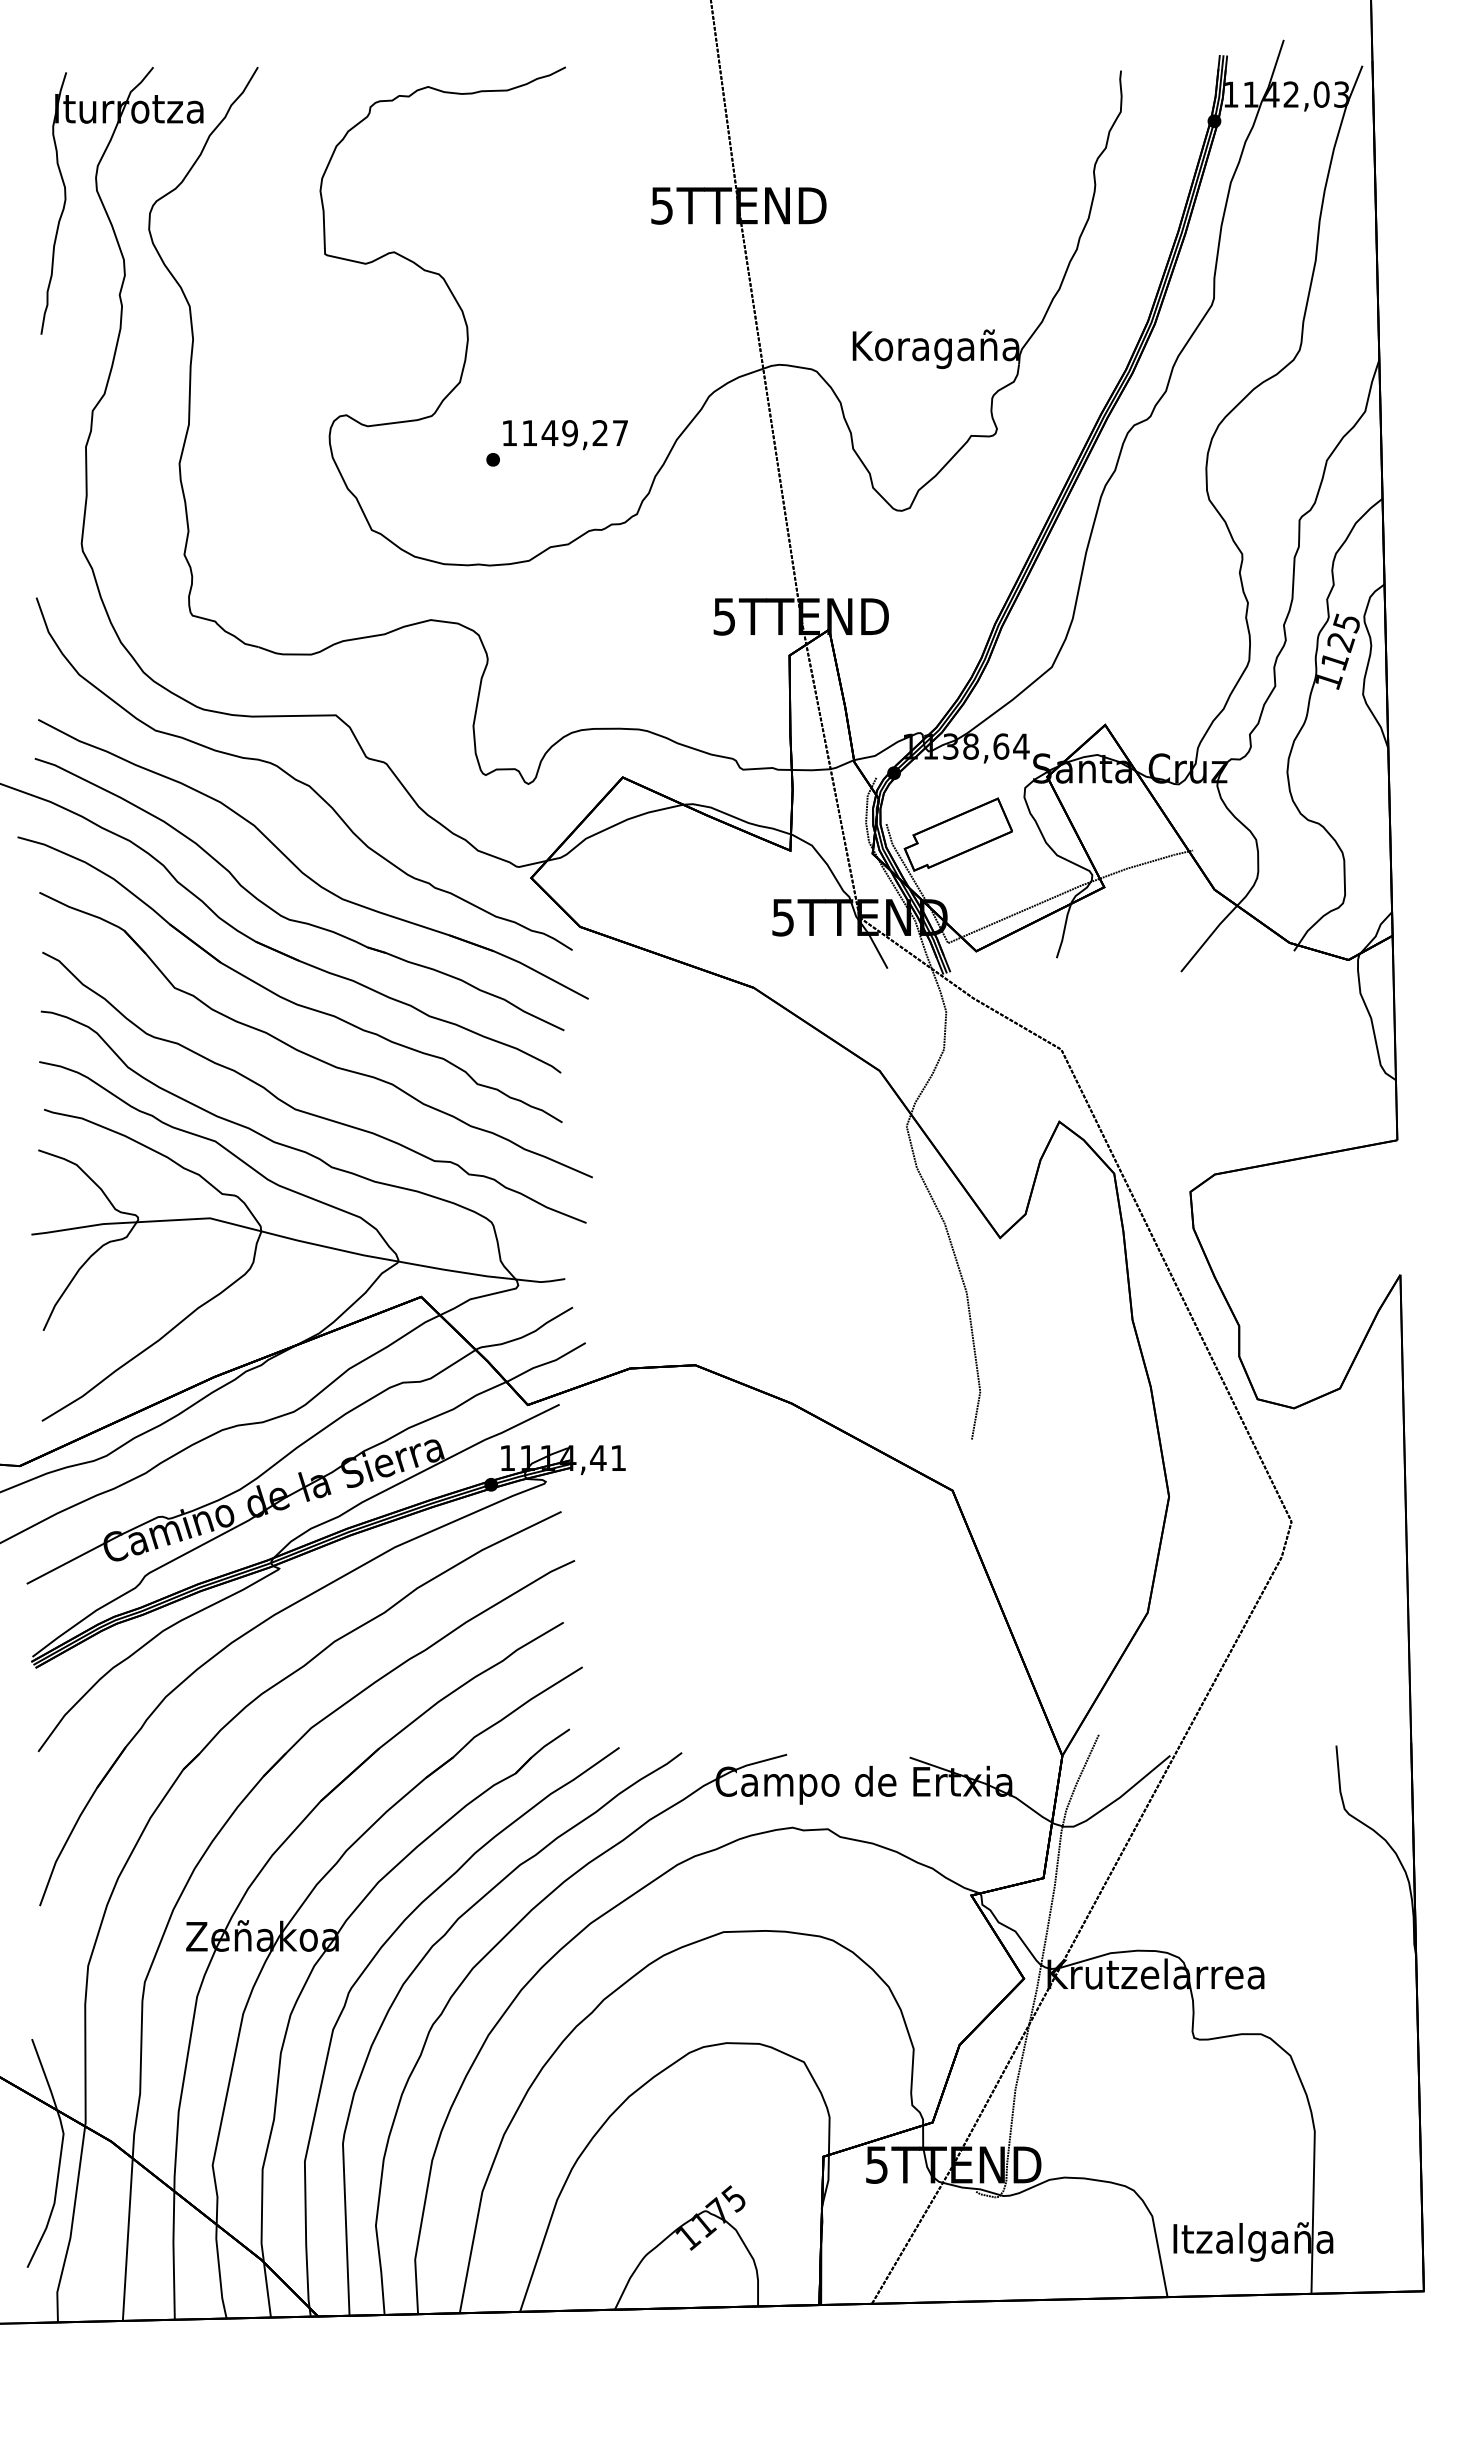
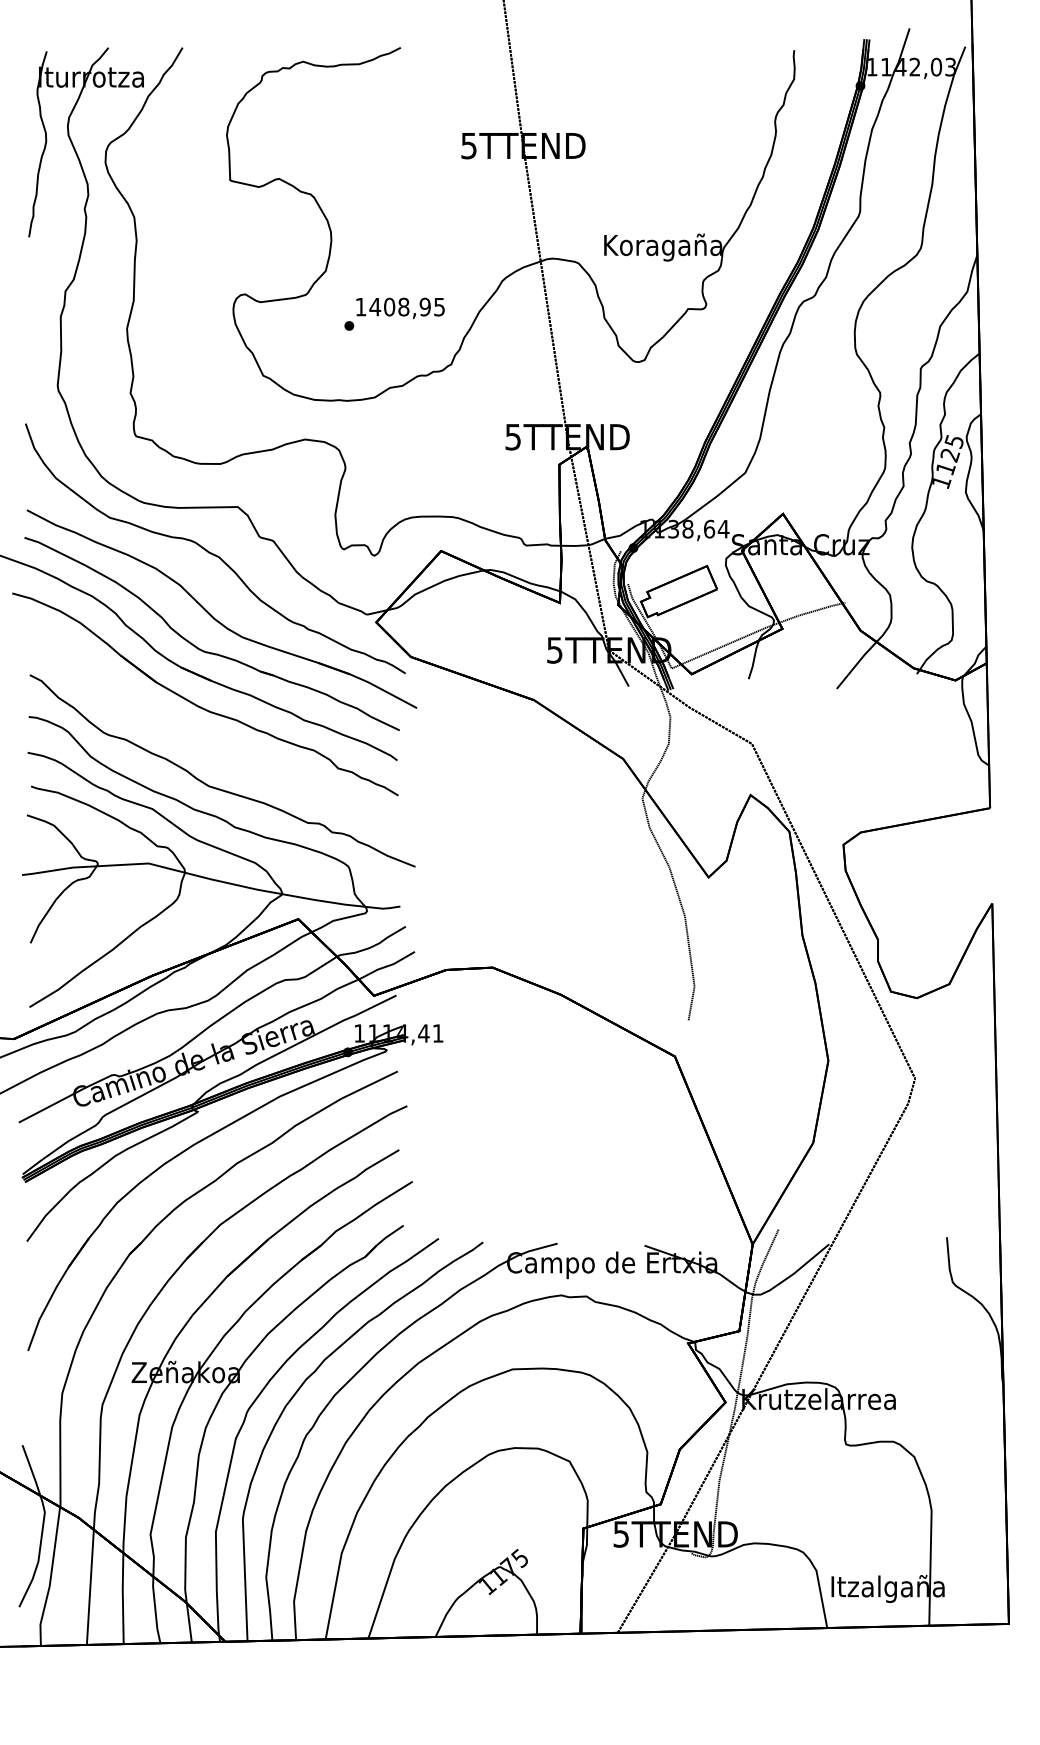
text: (574, 433) -> (406, 307), 1149,27 -> 1408,95
part: (307, 1053) -> (217, 746), removed

